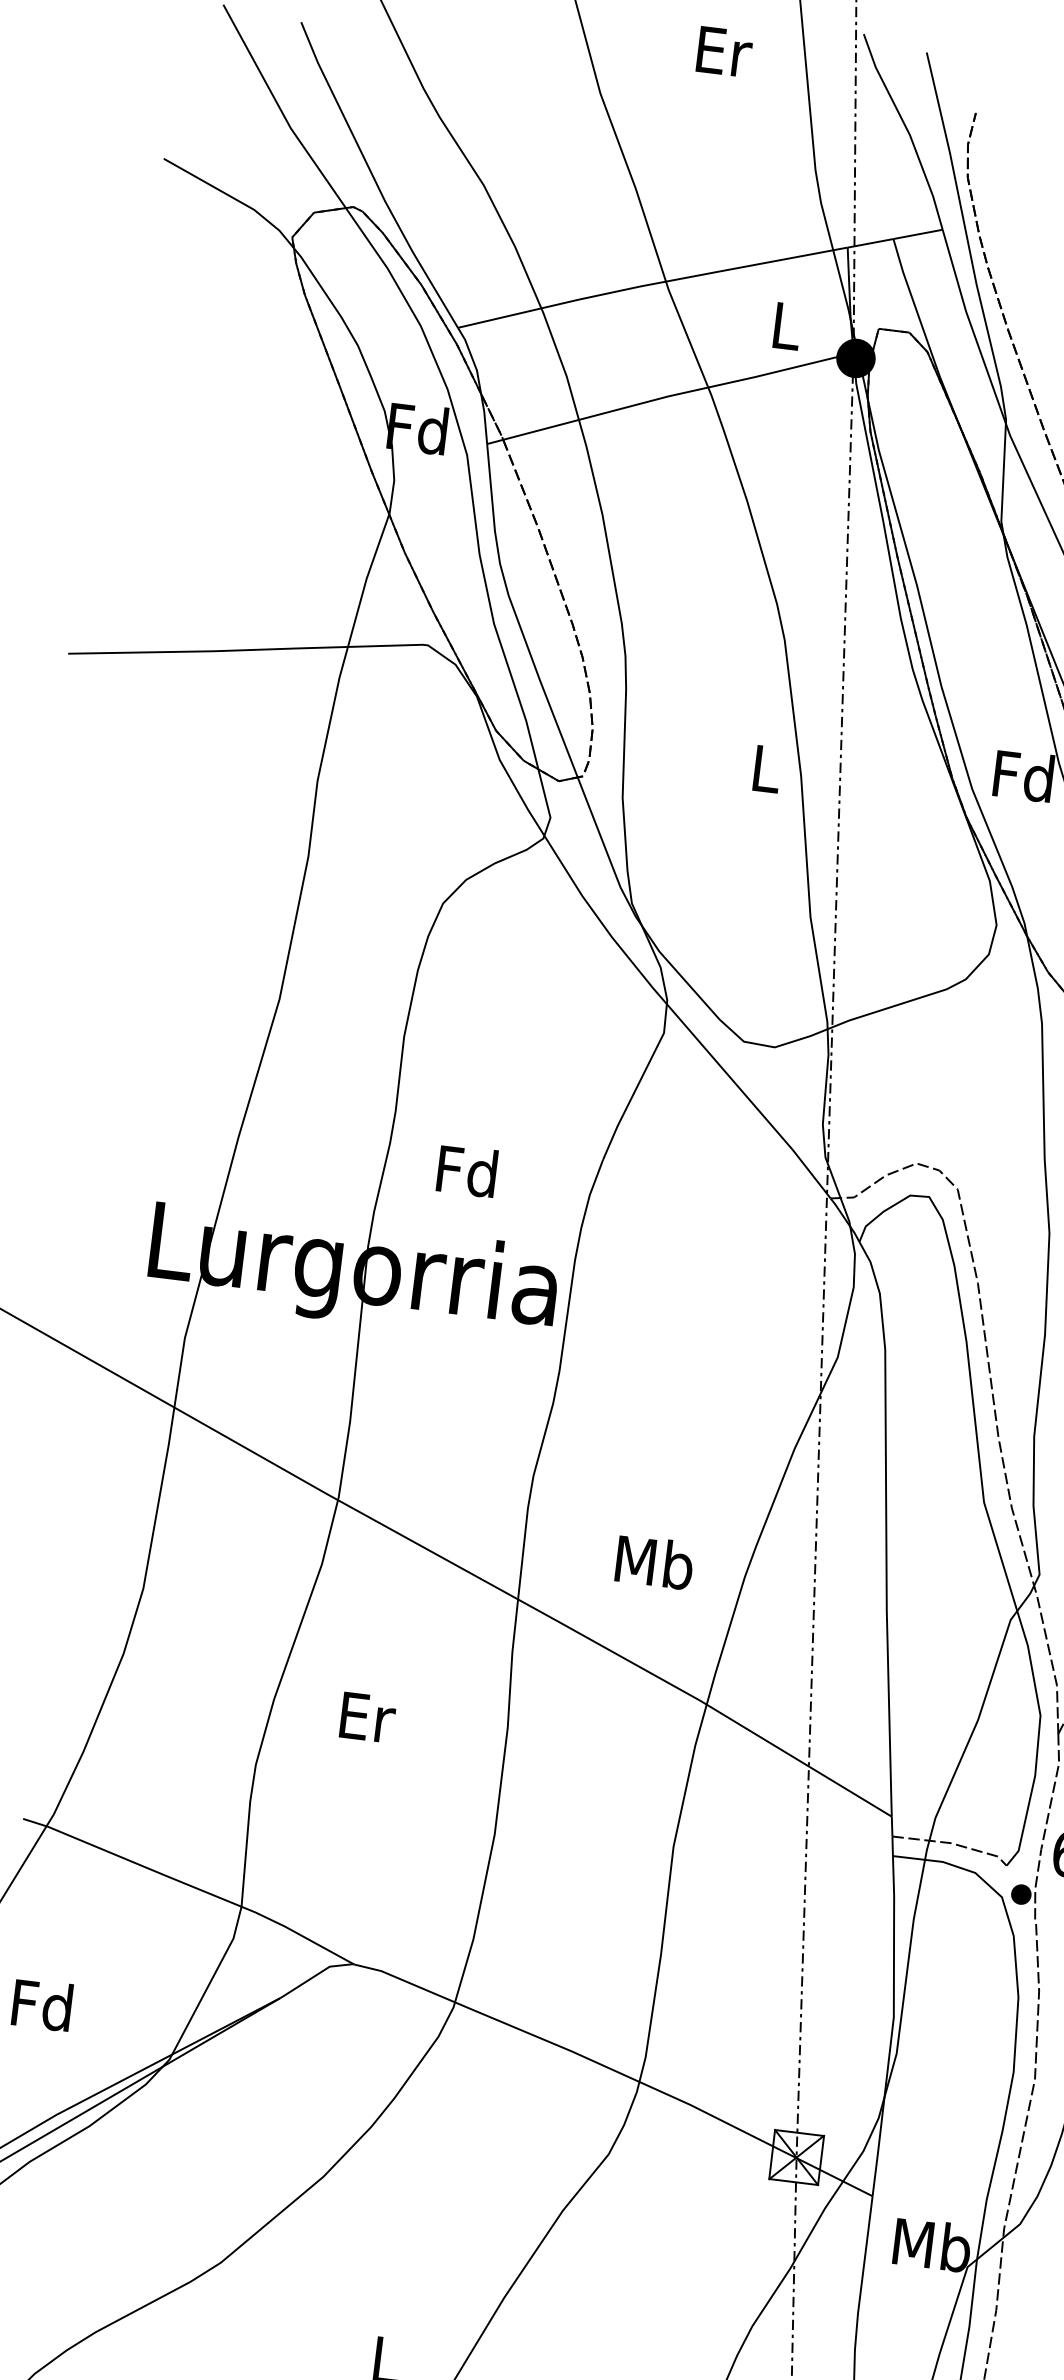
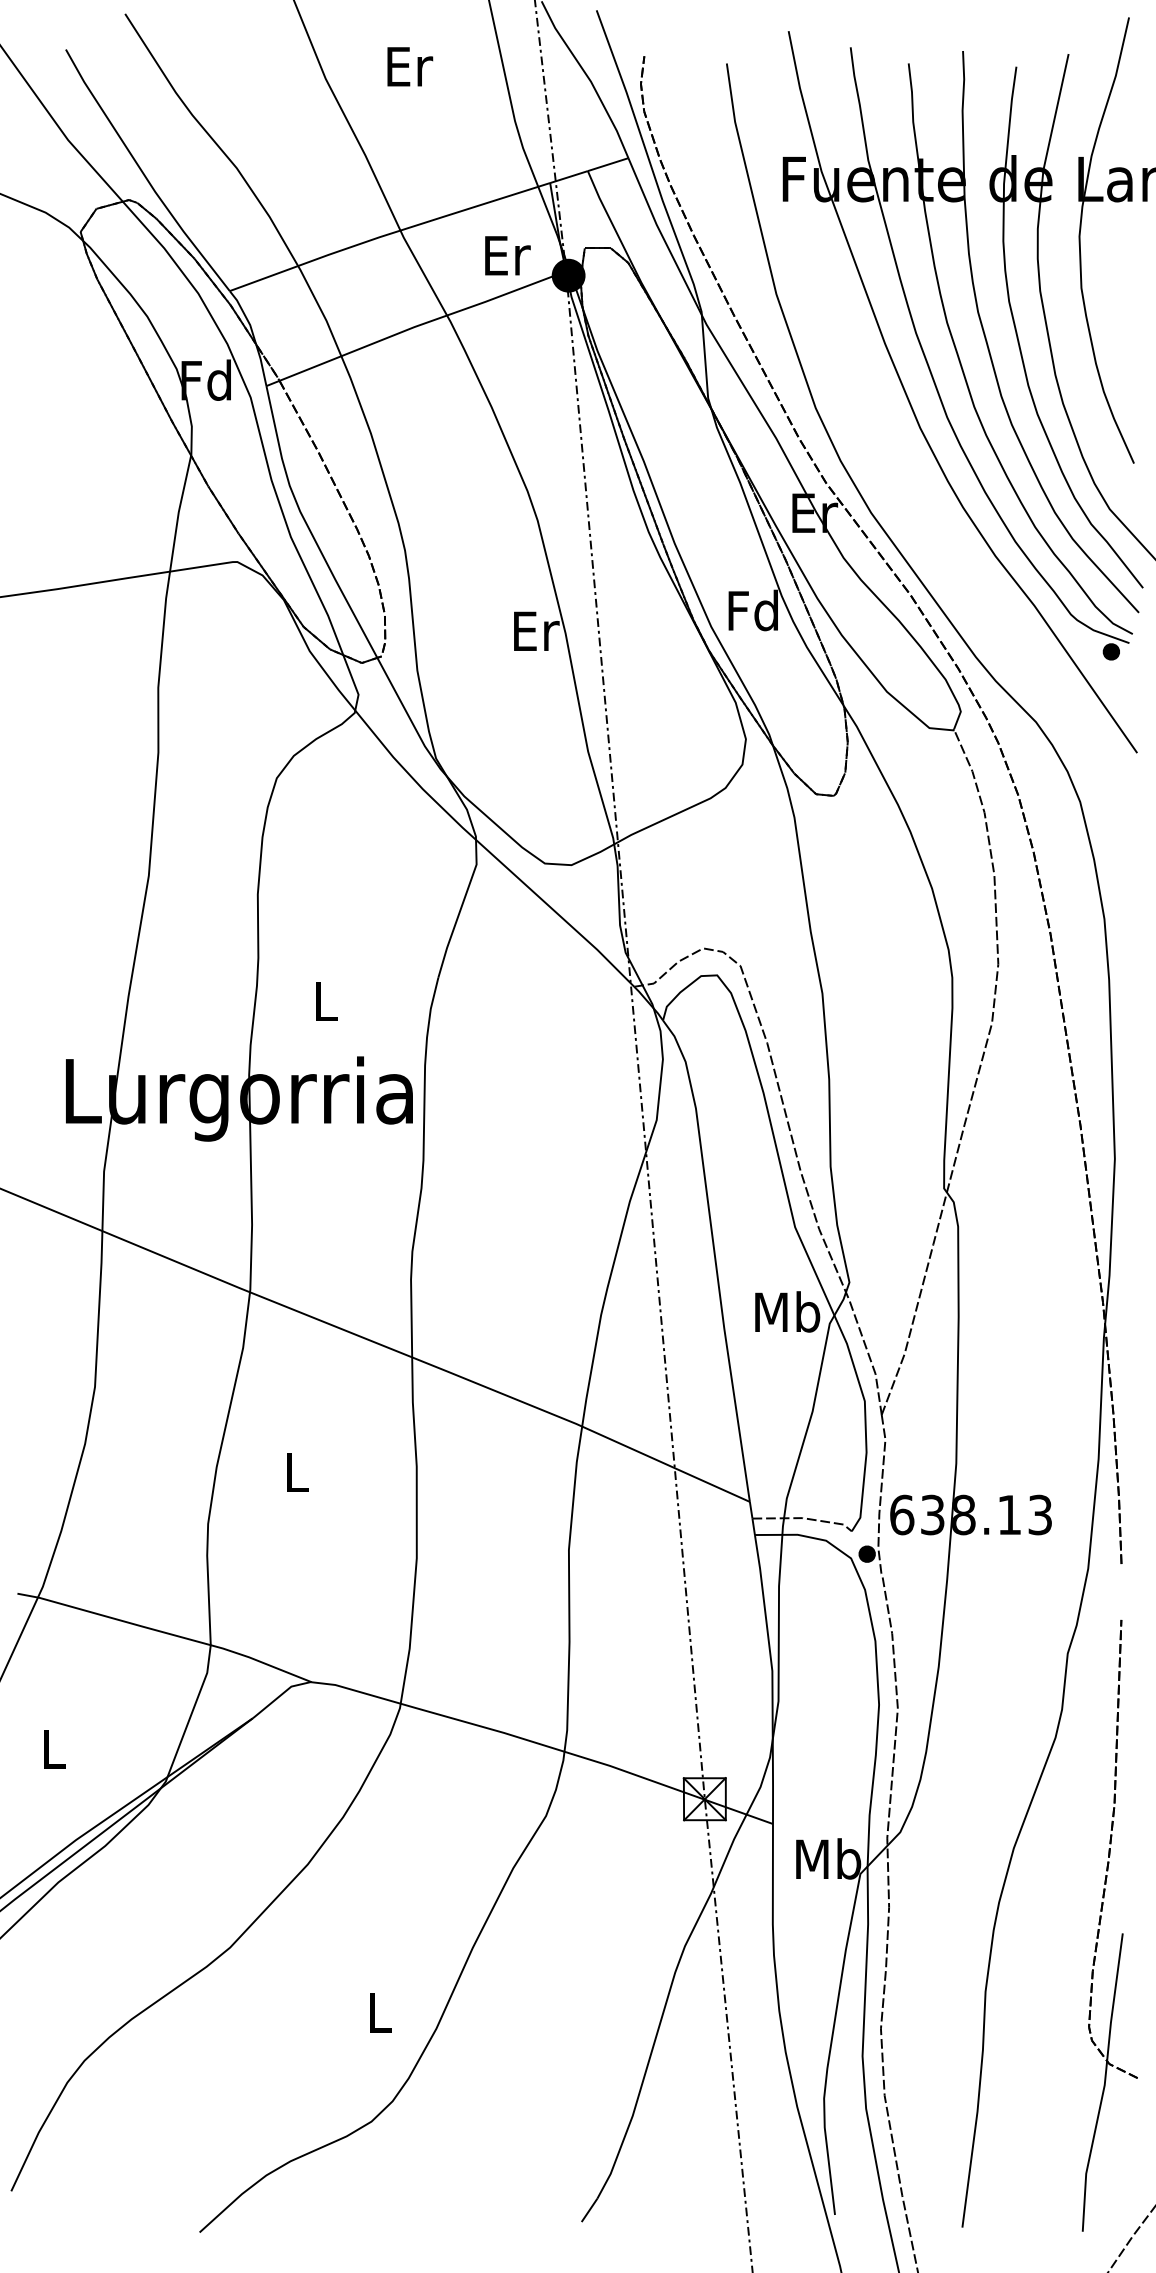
text: (725, 51) -> (410, 66), moved
text: (787, 326) -> (507, 255), L -> Er
text: (767, 768) -> (536, 630), L -> Er
text: (466, 1171) -> (324, 1001), Fd -> L
text: (654, 1561) -> (787, 1311), moved
text: (367, 1717) -> (297, 1472), Er -> L
text: (41, 2004) -> (52, 1748), Fd -> L

